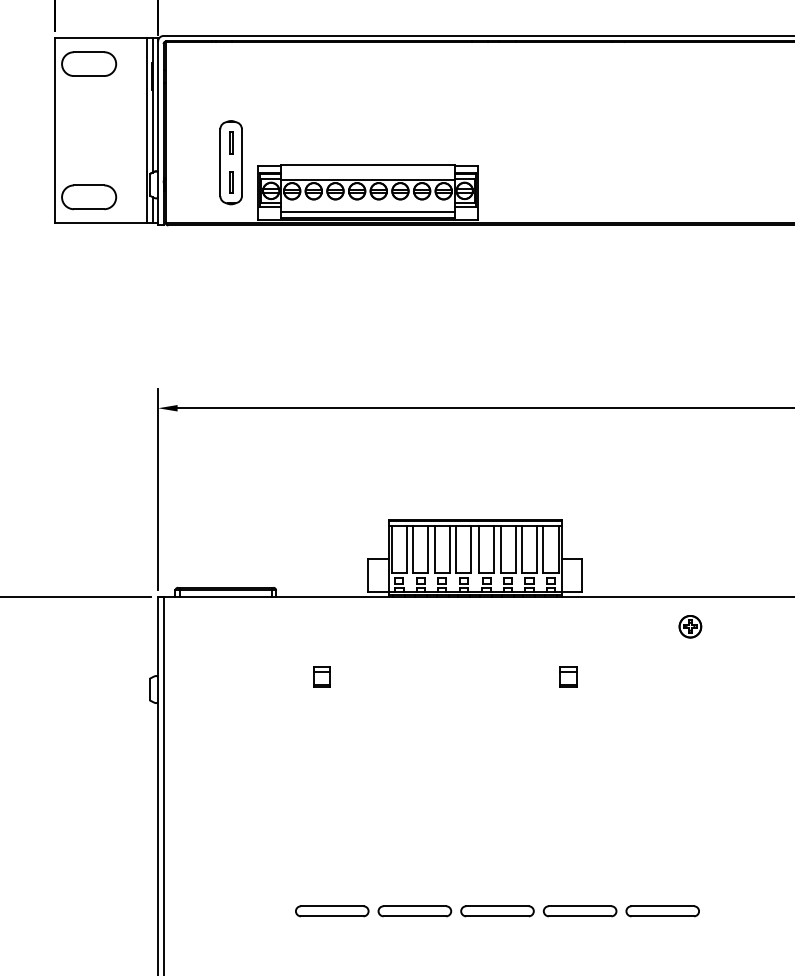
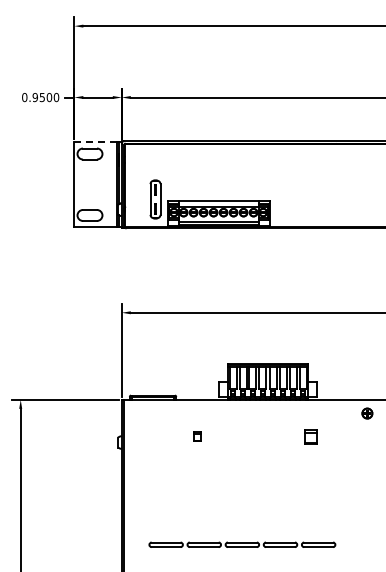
line: (101, 39) -> (95, 142), solid -> dashed
part: (567, 676) -> (310, 436), size x1.6
part: (497, 910) -> (242, 544), moved

